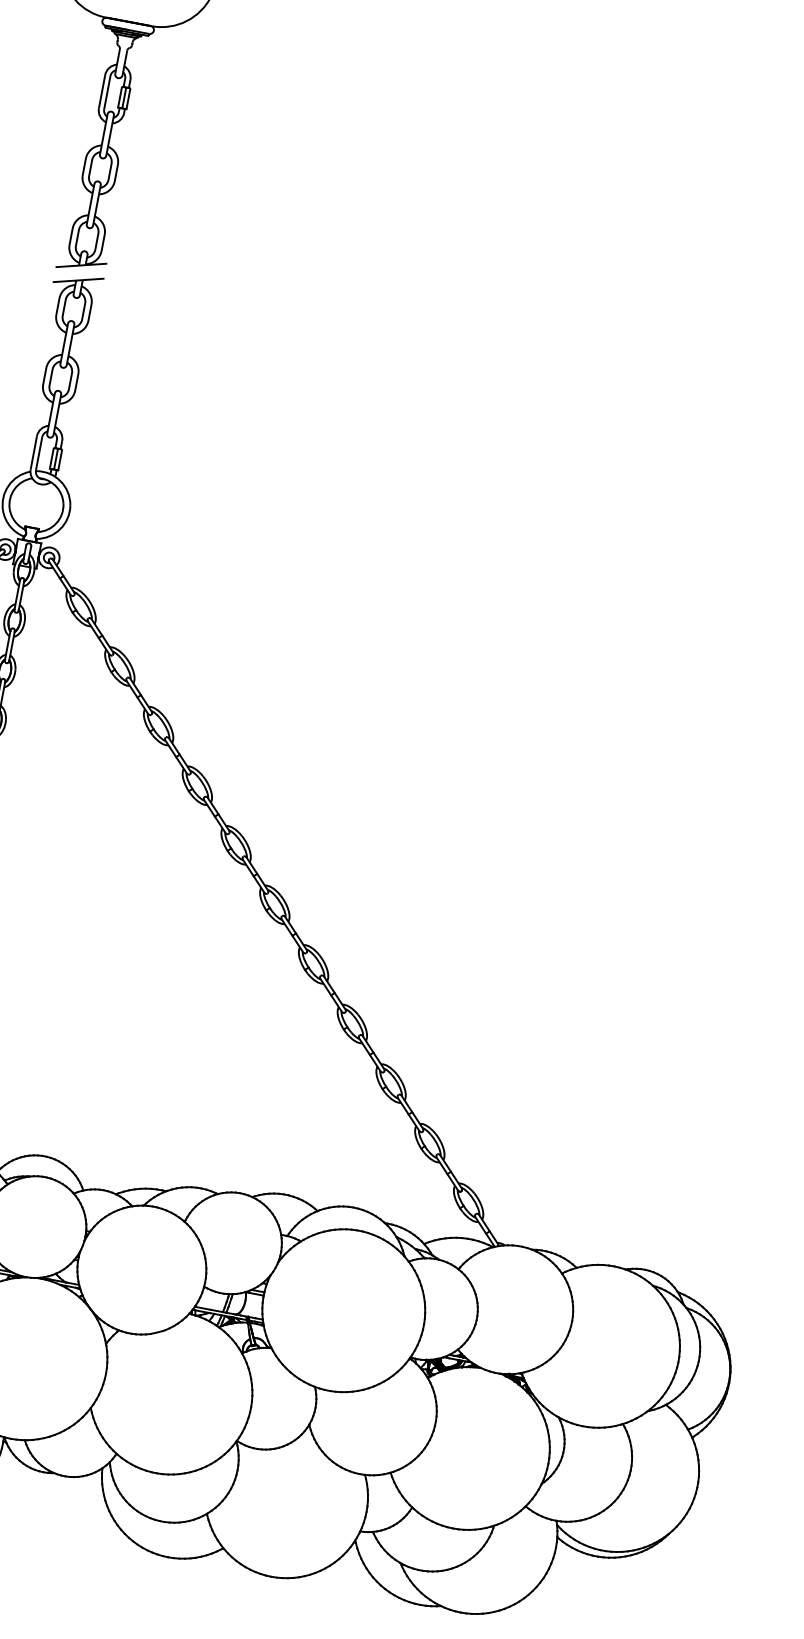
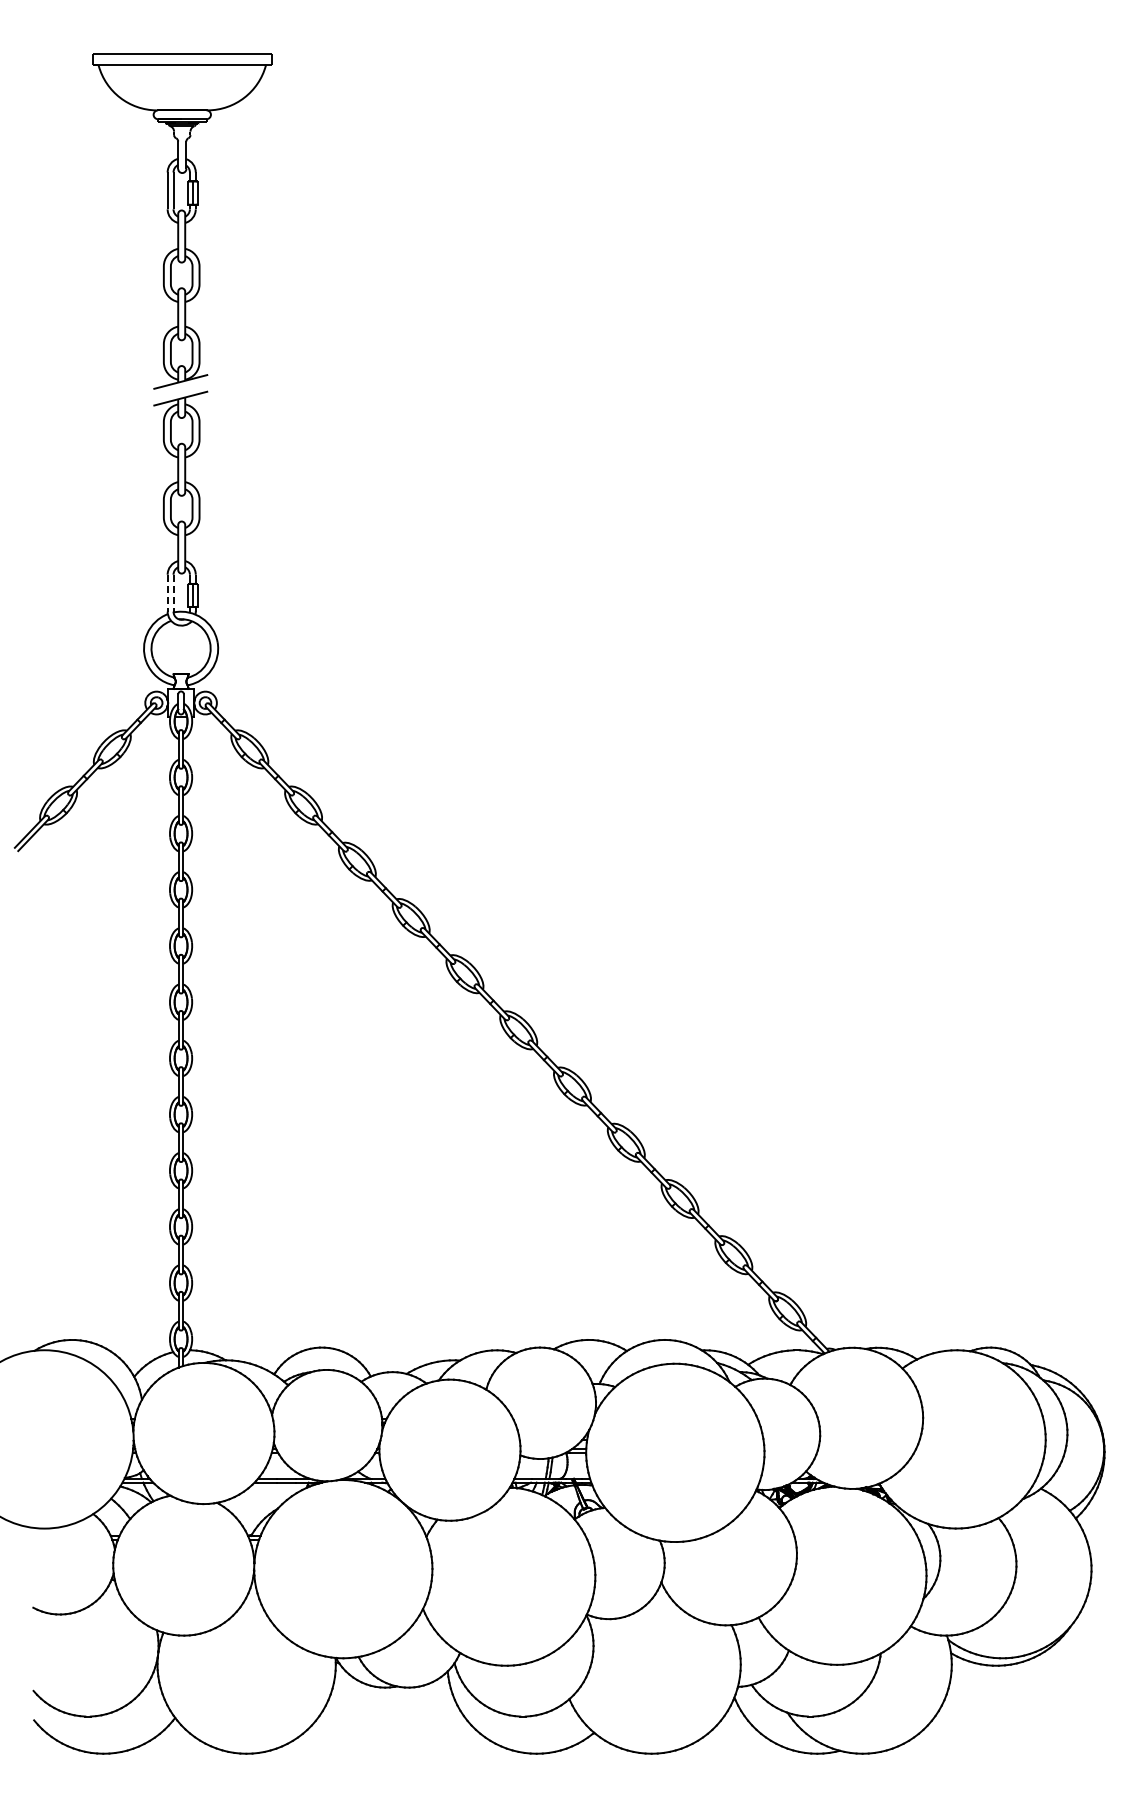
line: (33, 453) -> (167, 593), solid -> dashed
line: (39, 454) -> (173, 593), solid -> dashed

